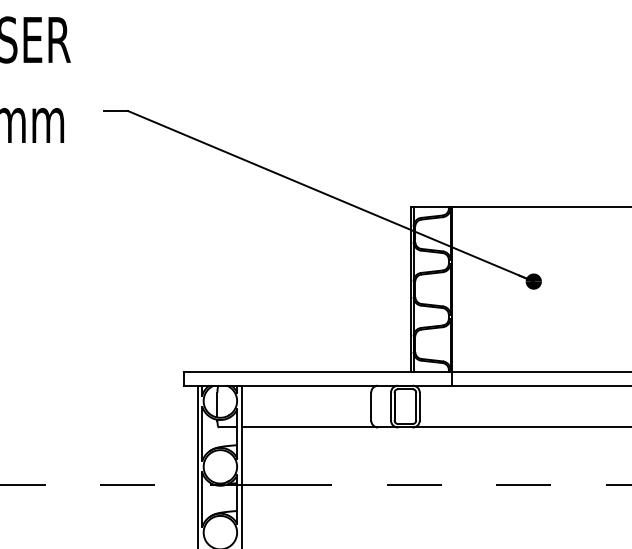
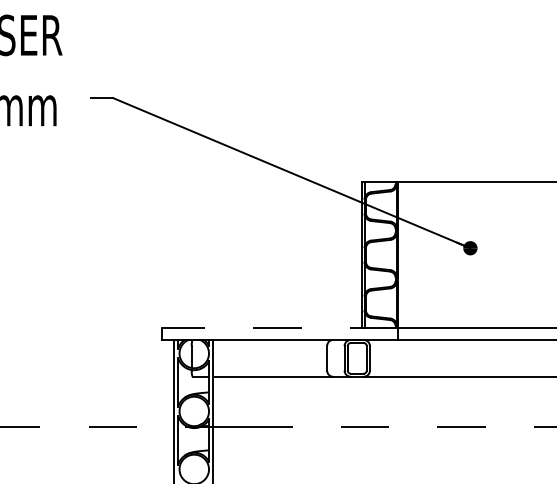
line: (317, 371) -> (279, 327), solid -> dashed

